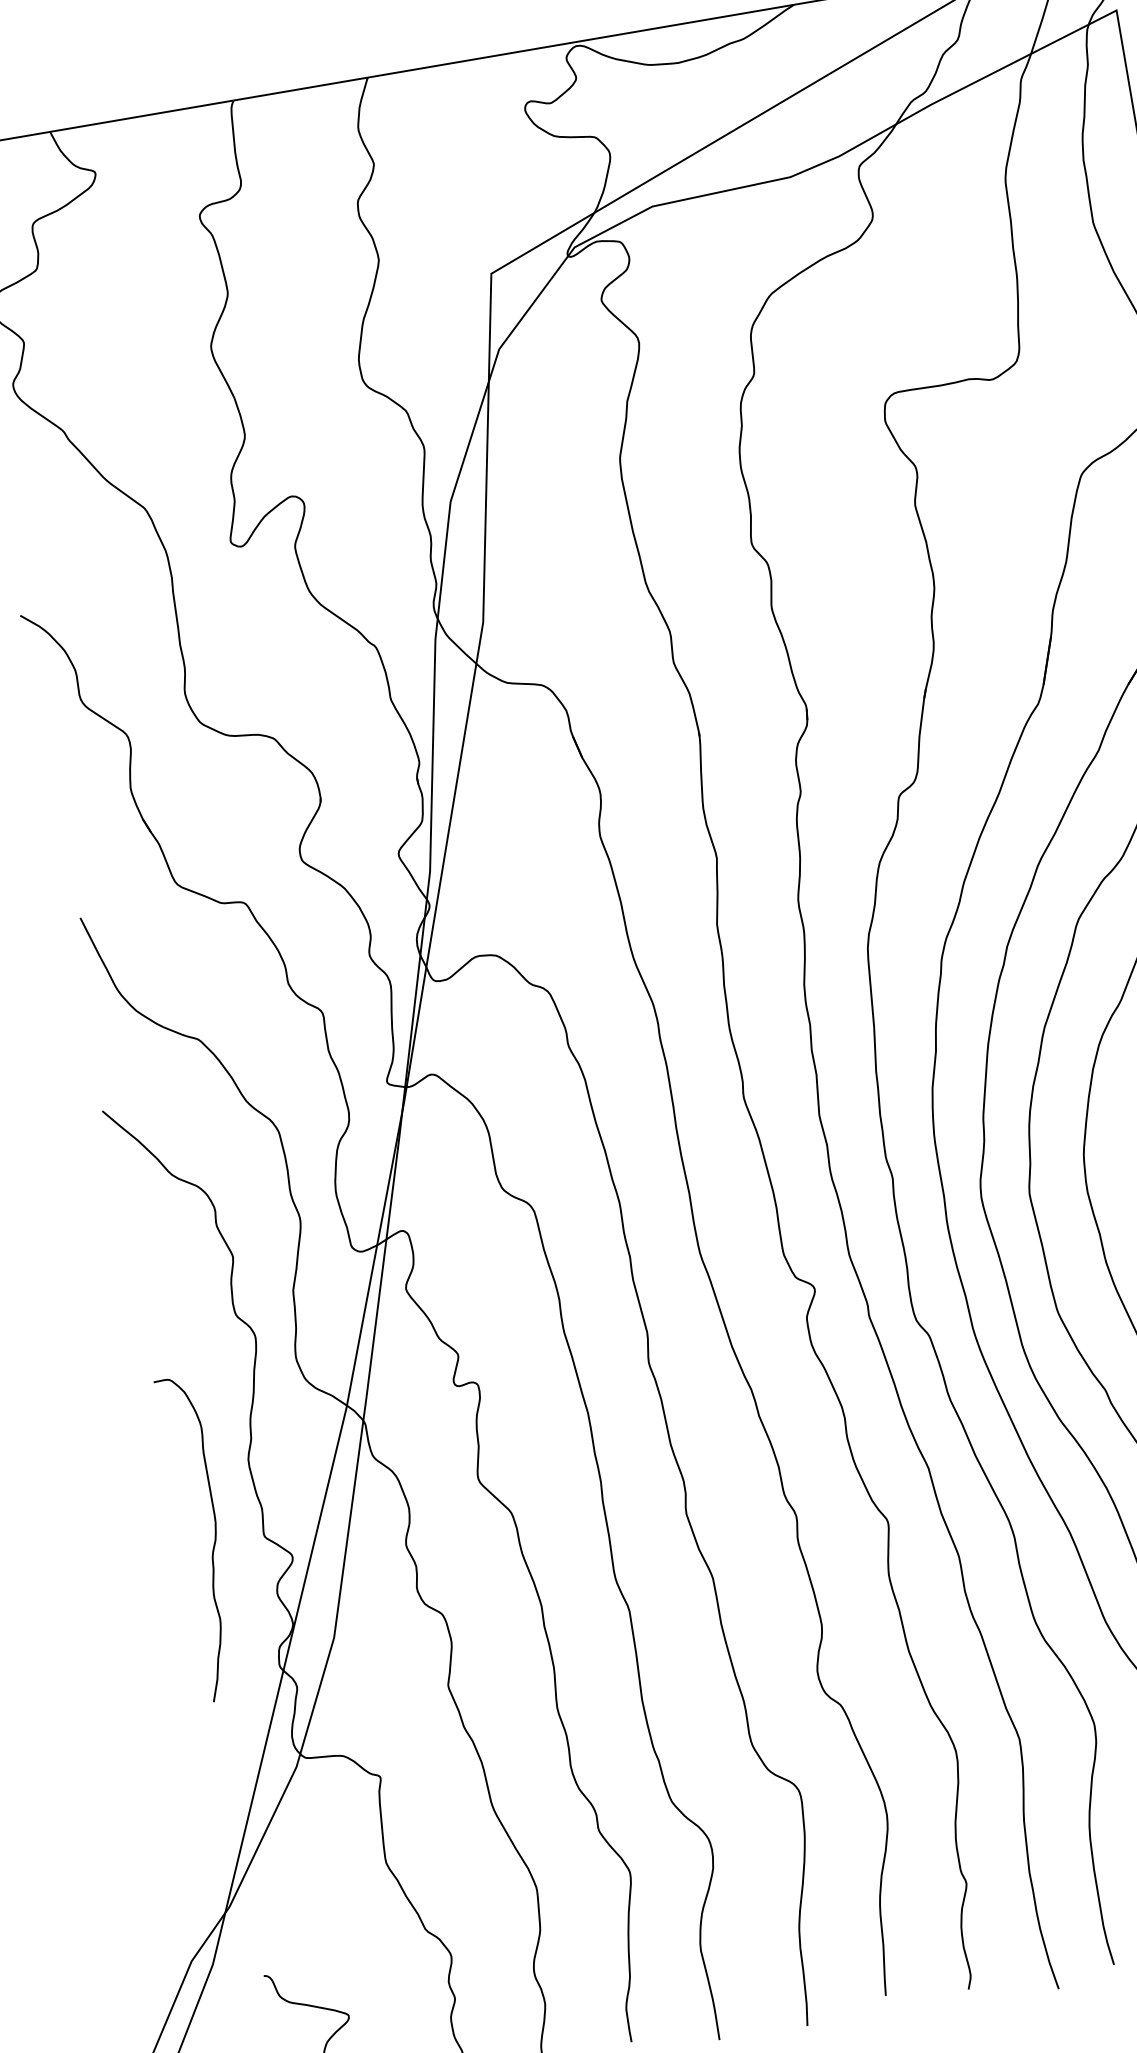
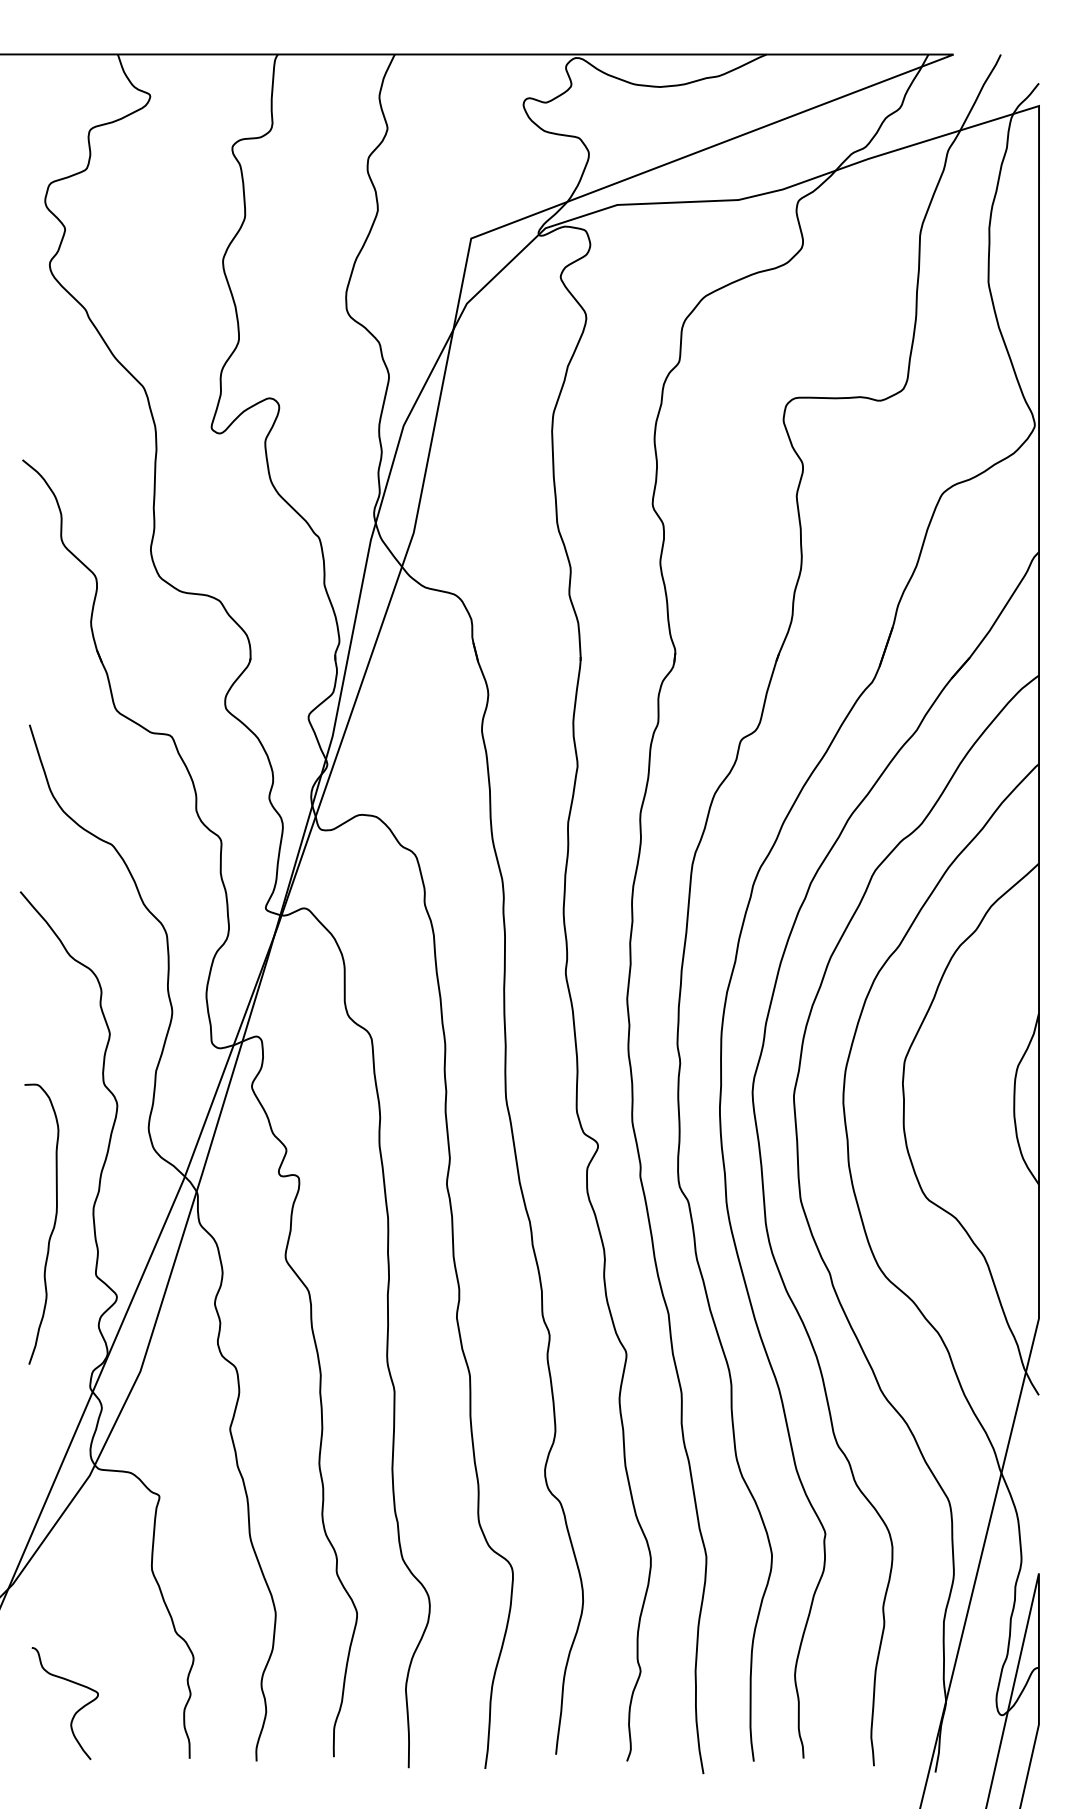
curve: (214, 1536) -> (53, 1224), moved

